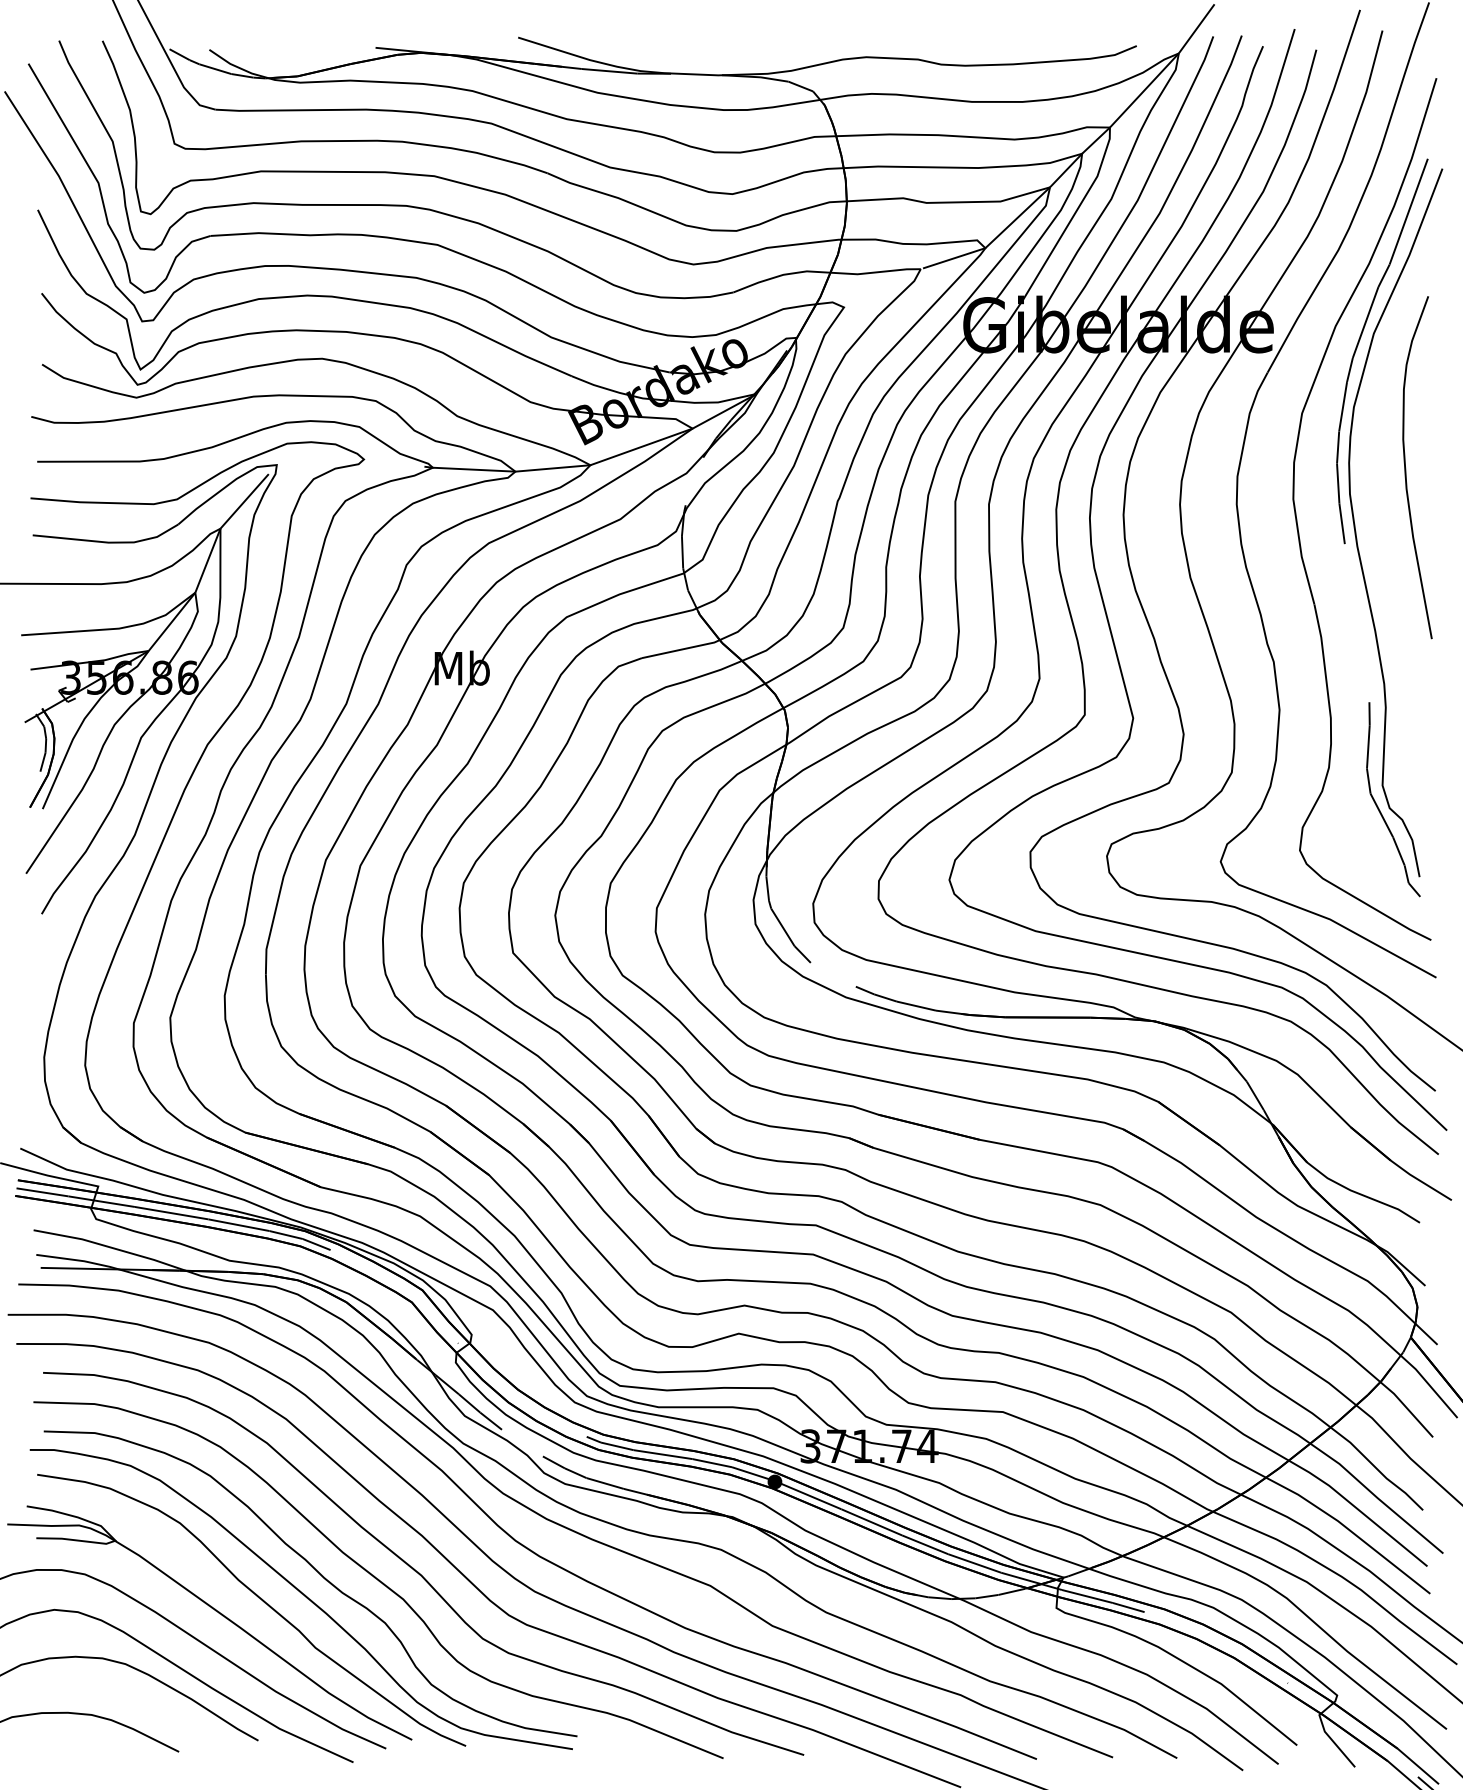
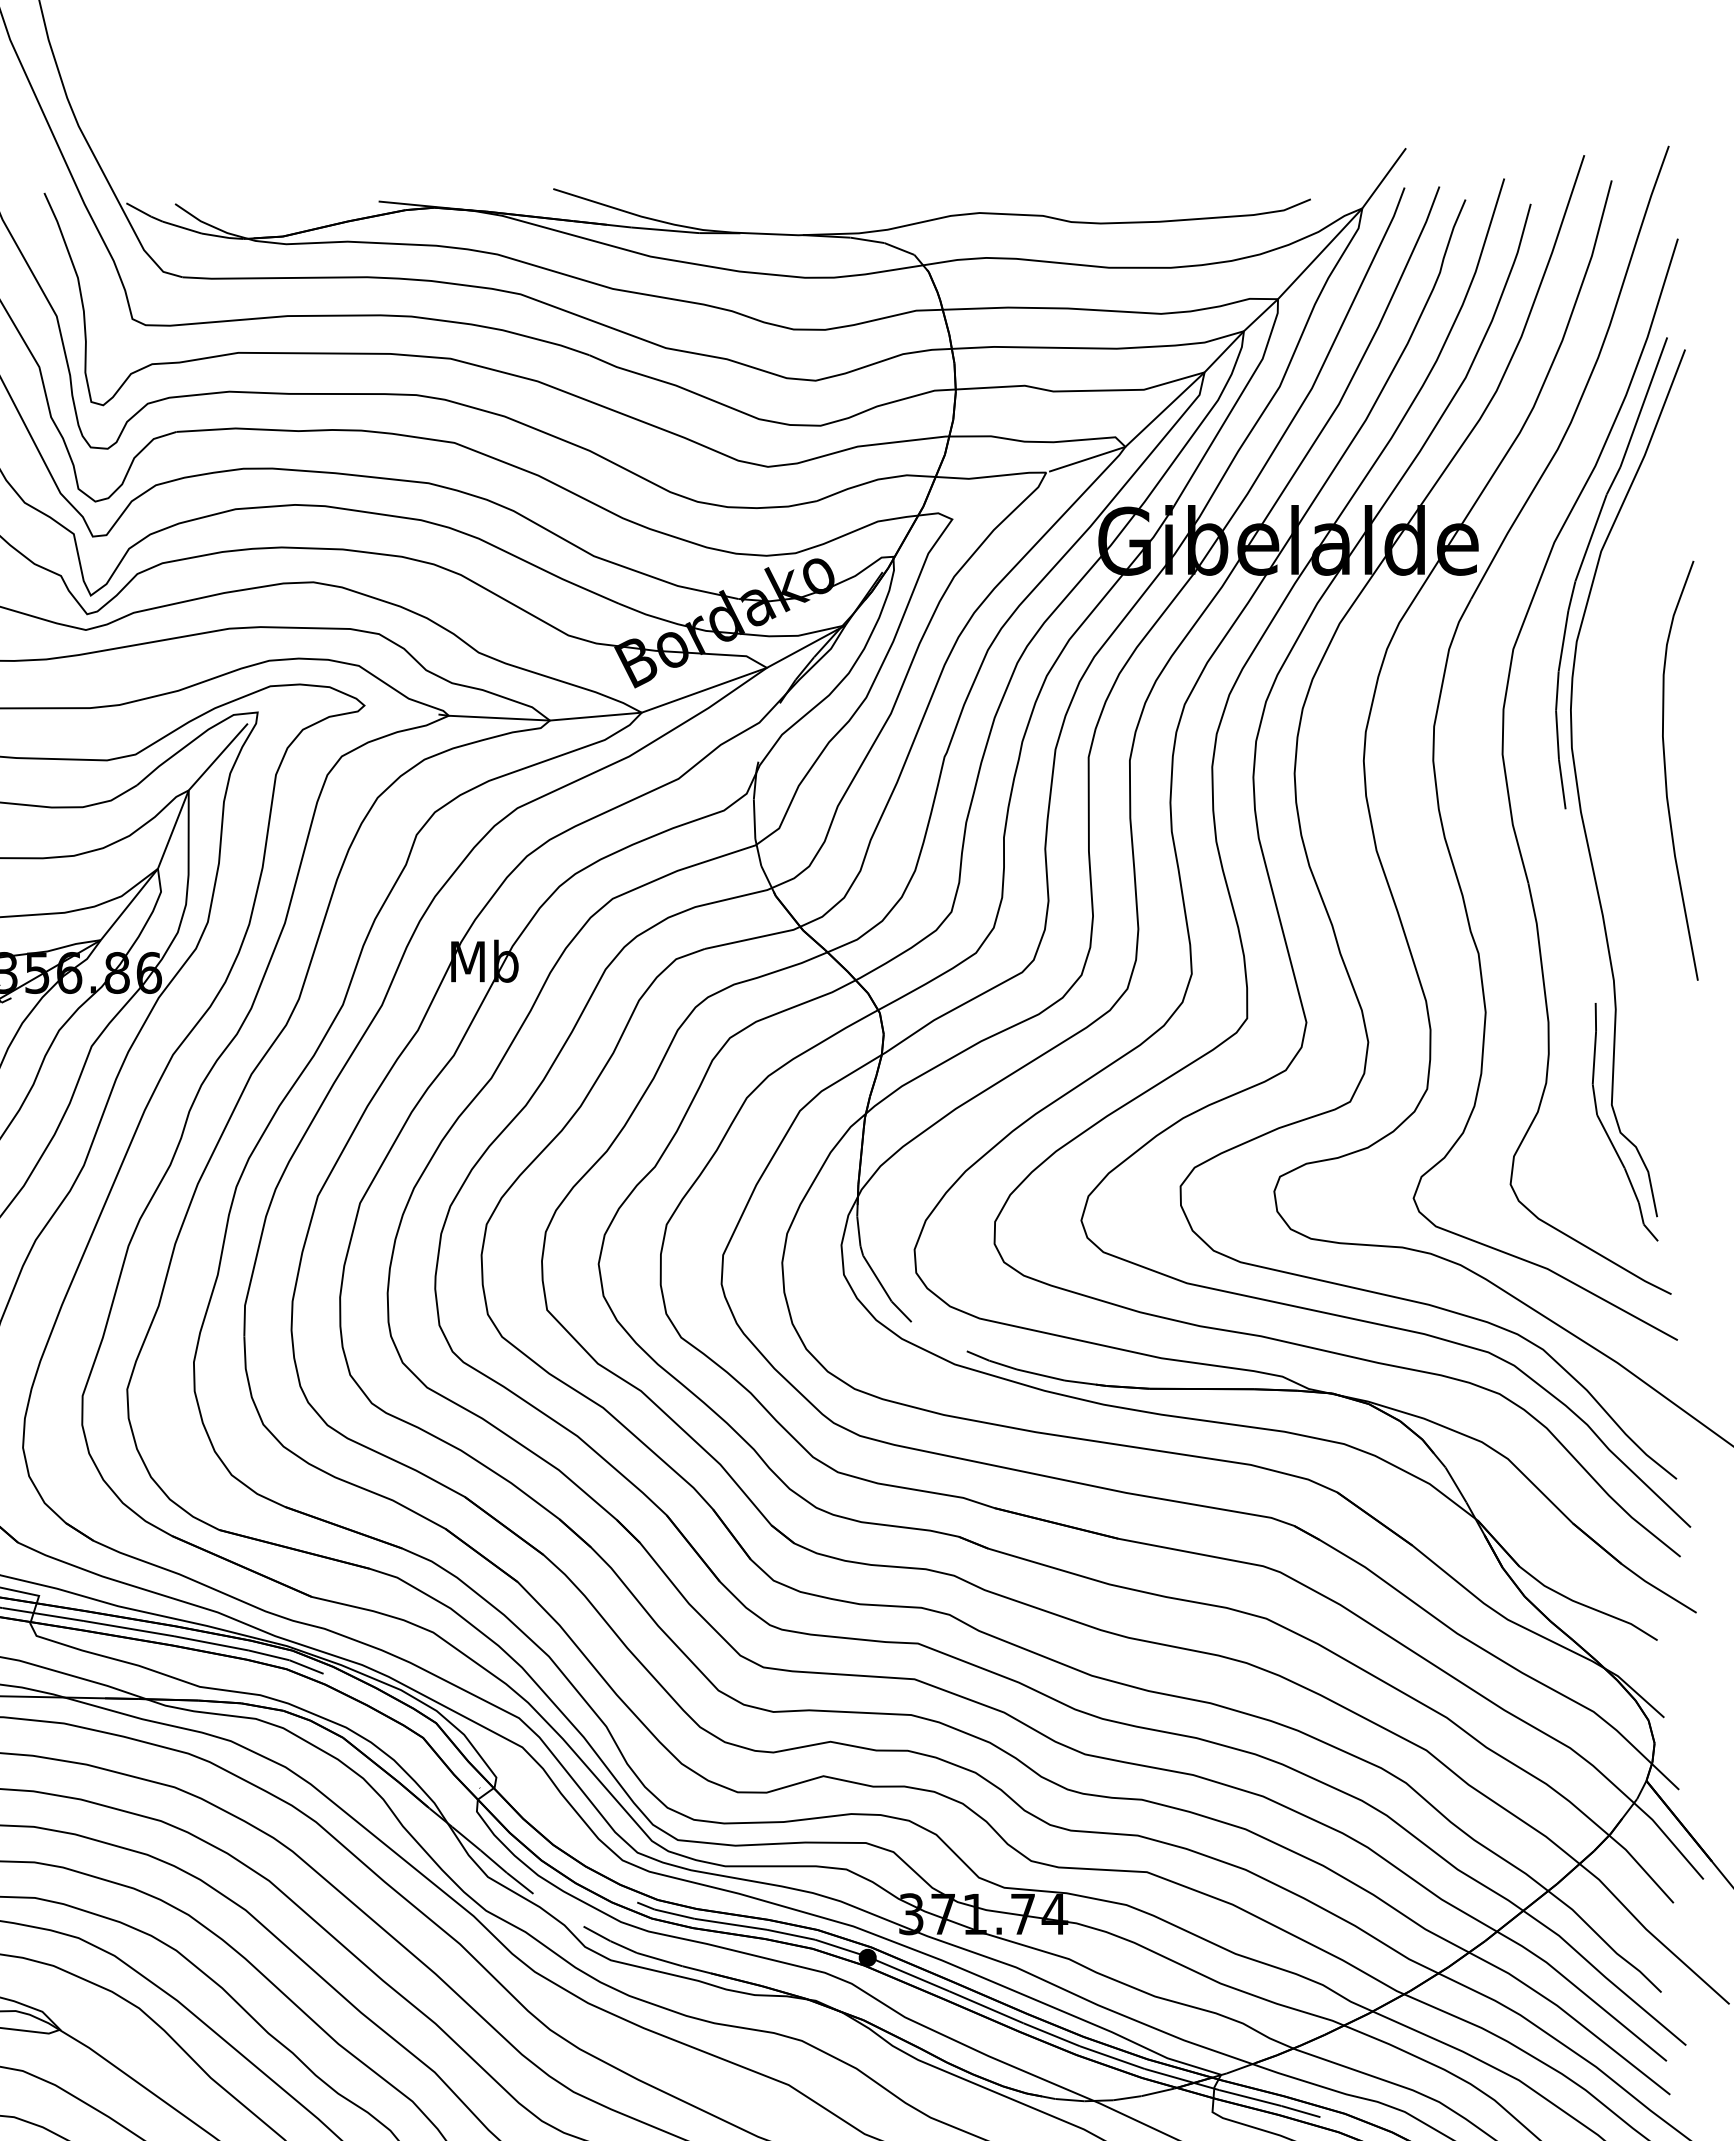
curve: (1406, 468) -> (1666, 771), moved

